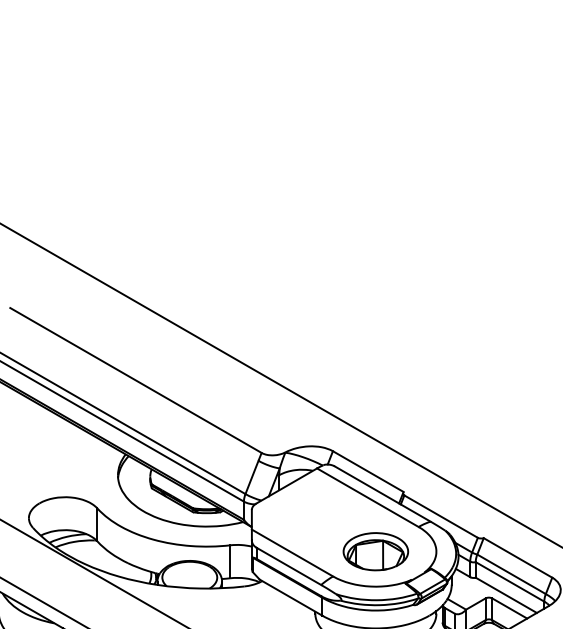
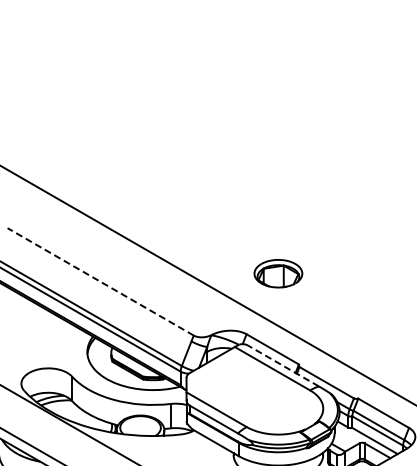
line: (135, 379) -> (100, 281), solid -> dashed
line: (382, 493) -> (283, 365), solid -> dashed
part: (376, 551) -> (278, 273), moved

